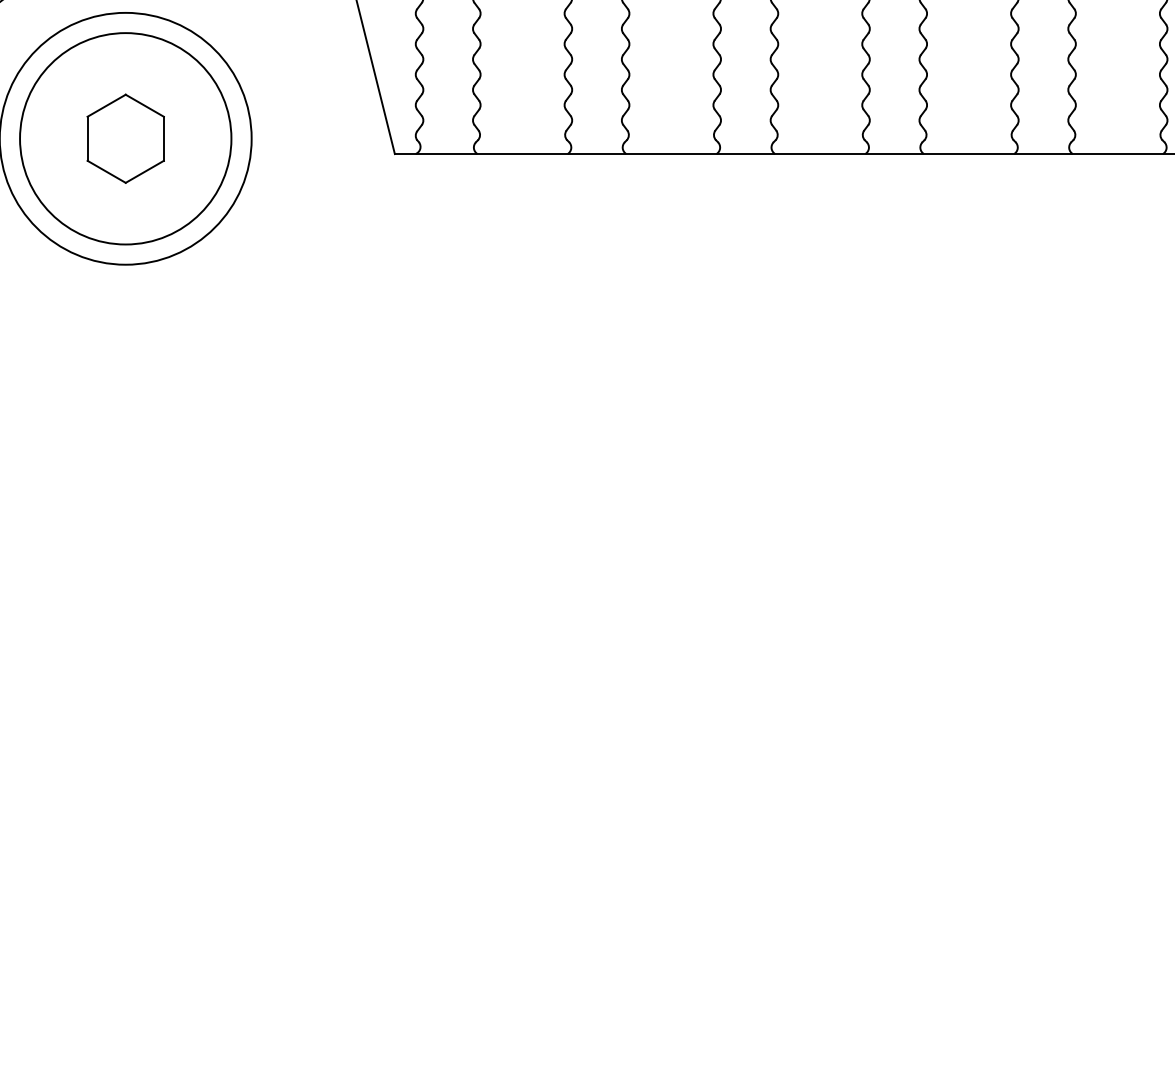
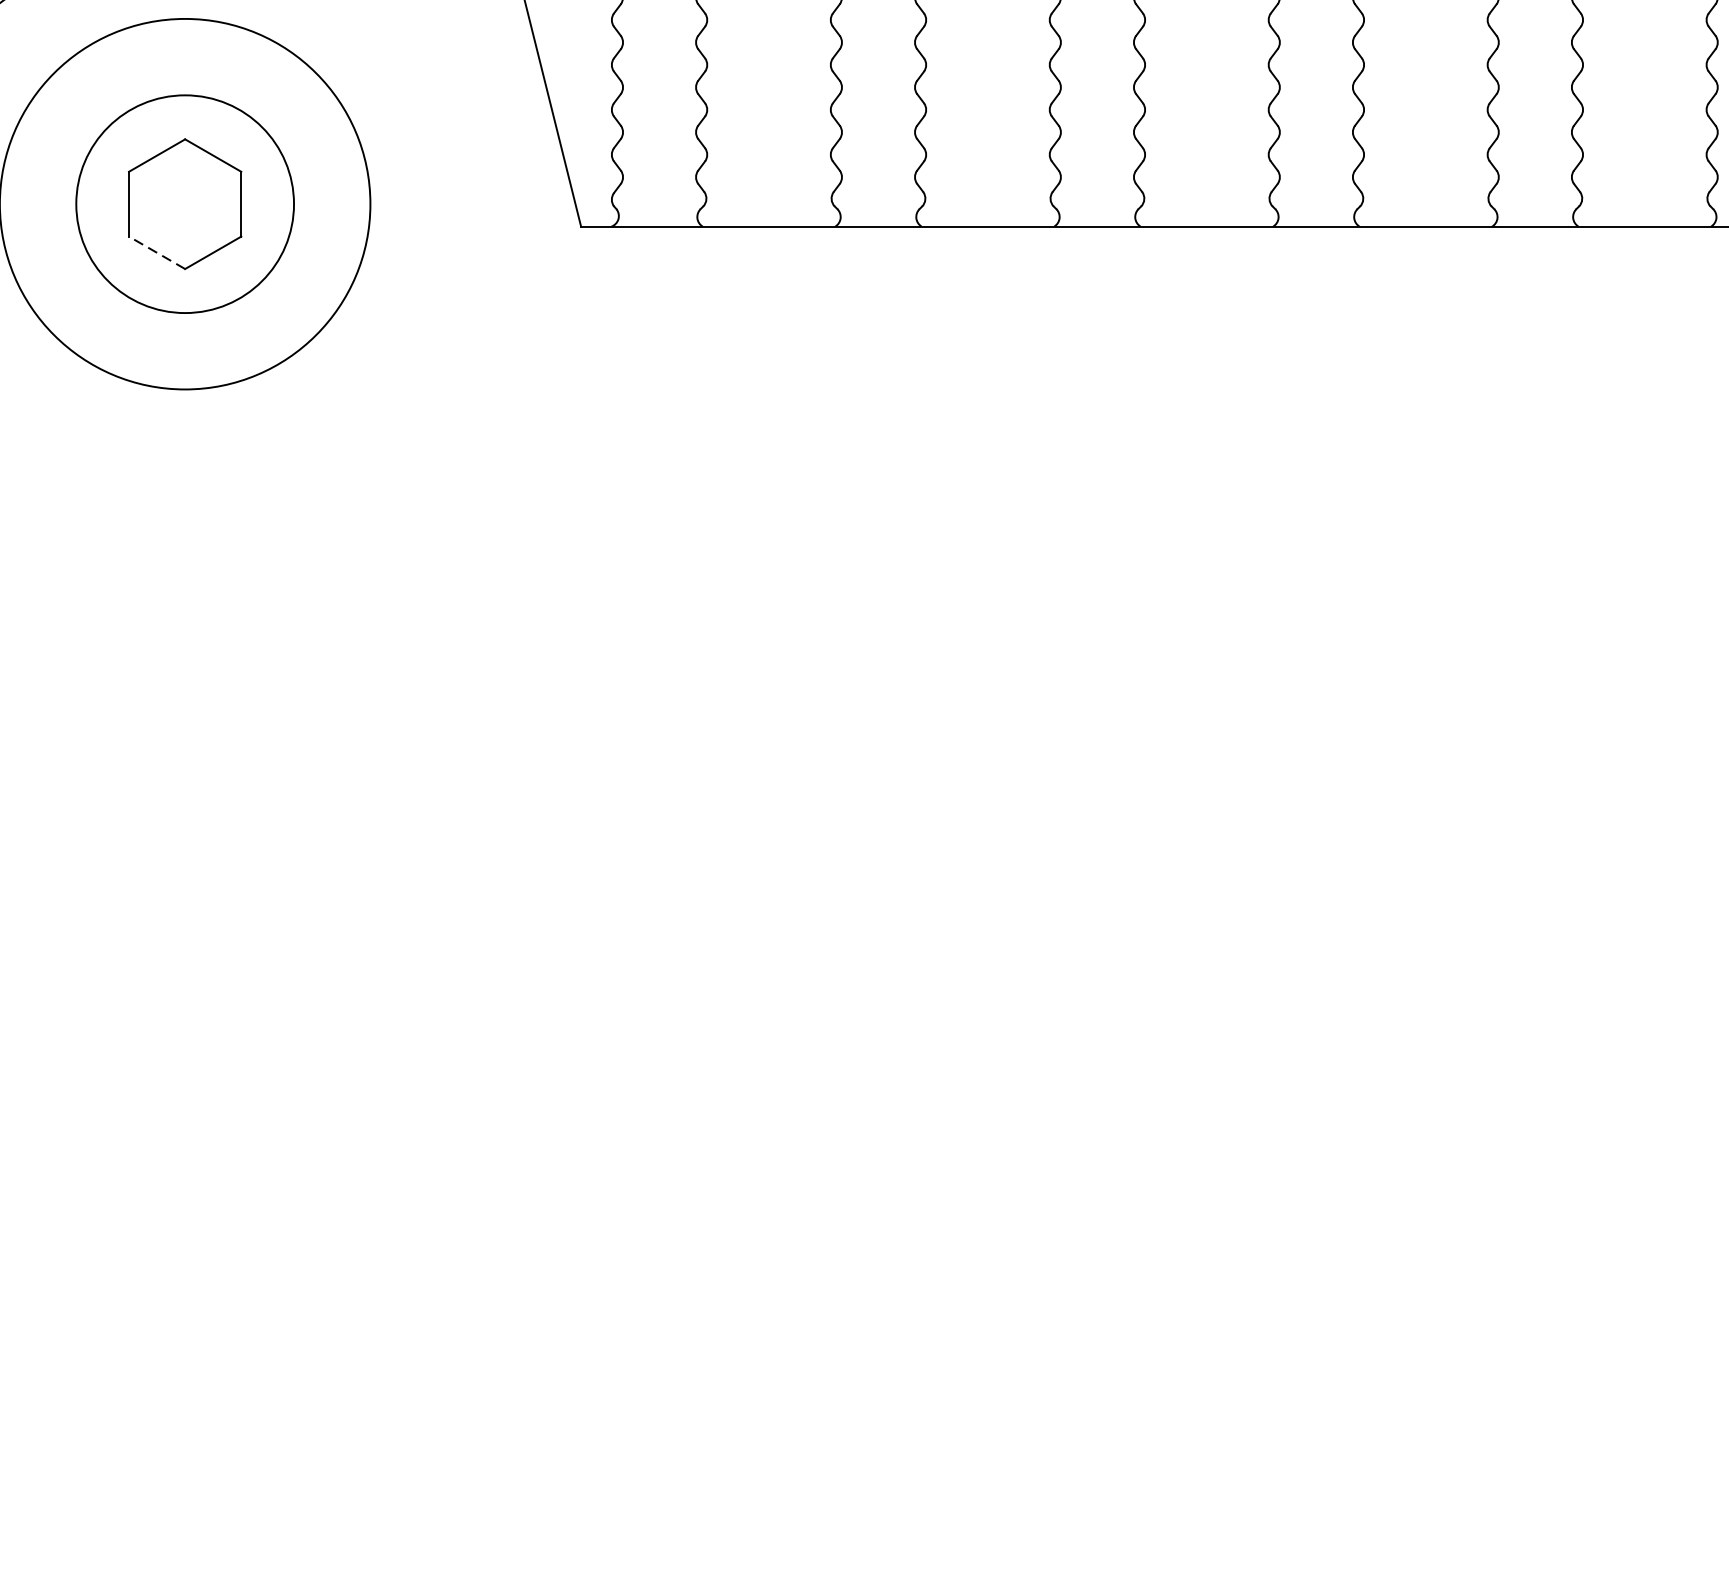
circle: (125, 138) -> (184, 203), size x0.7
line: (106, 171) -> (156, 252), solid -> dashed

